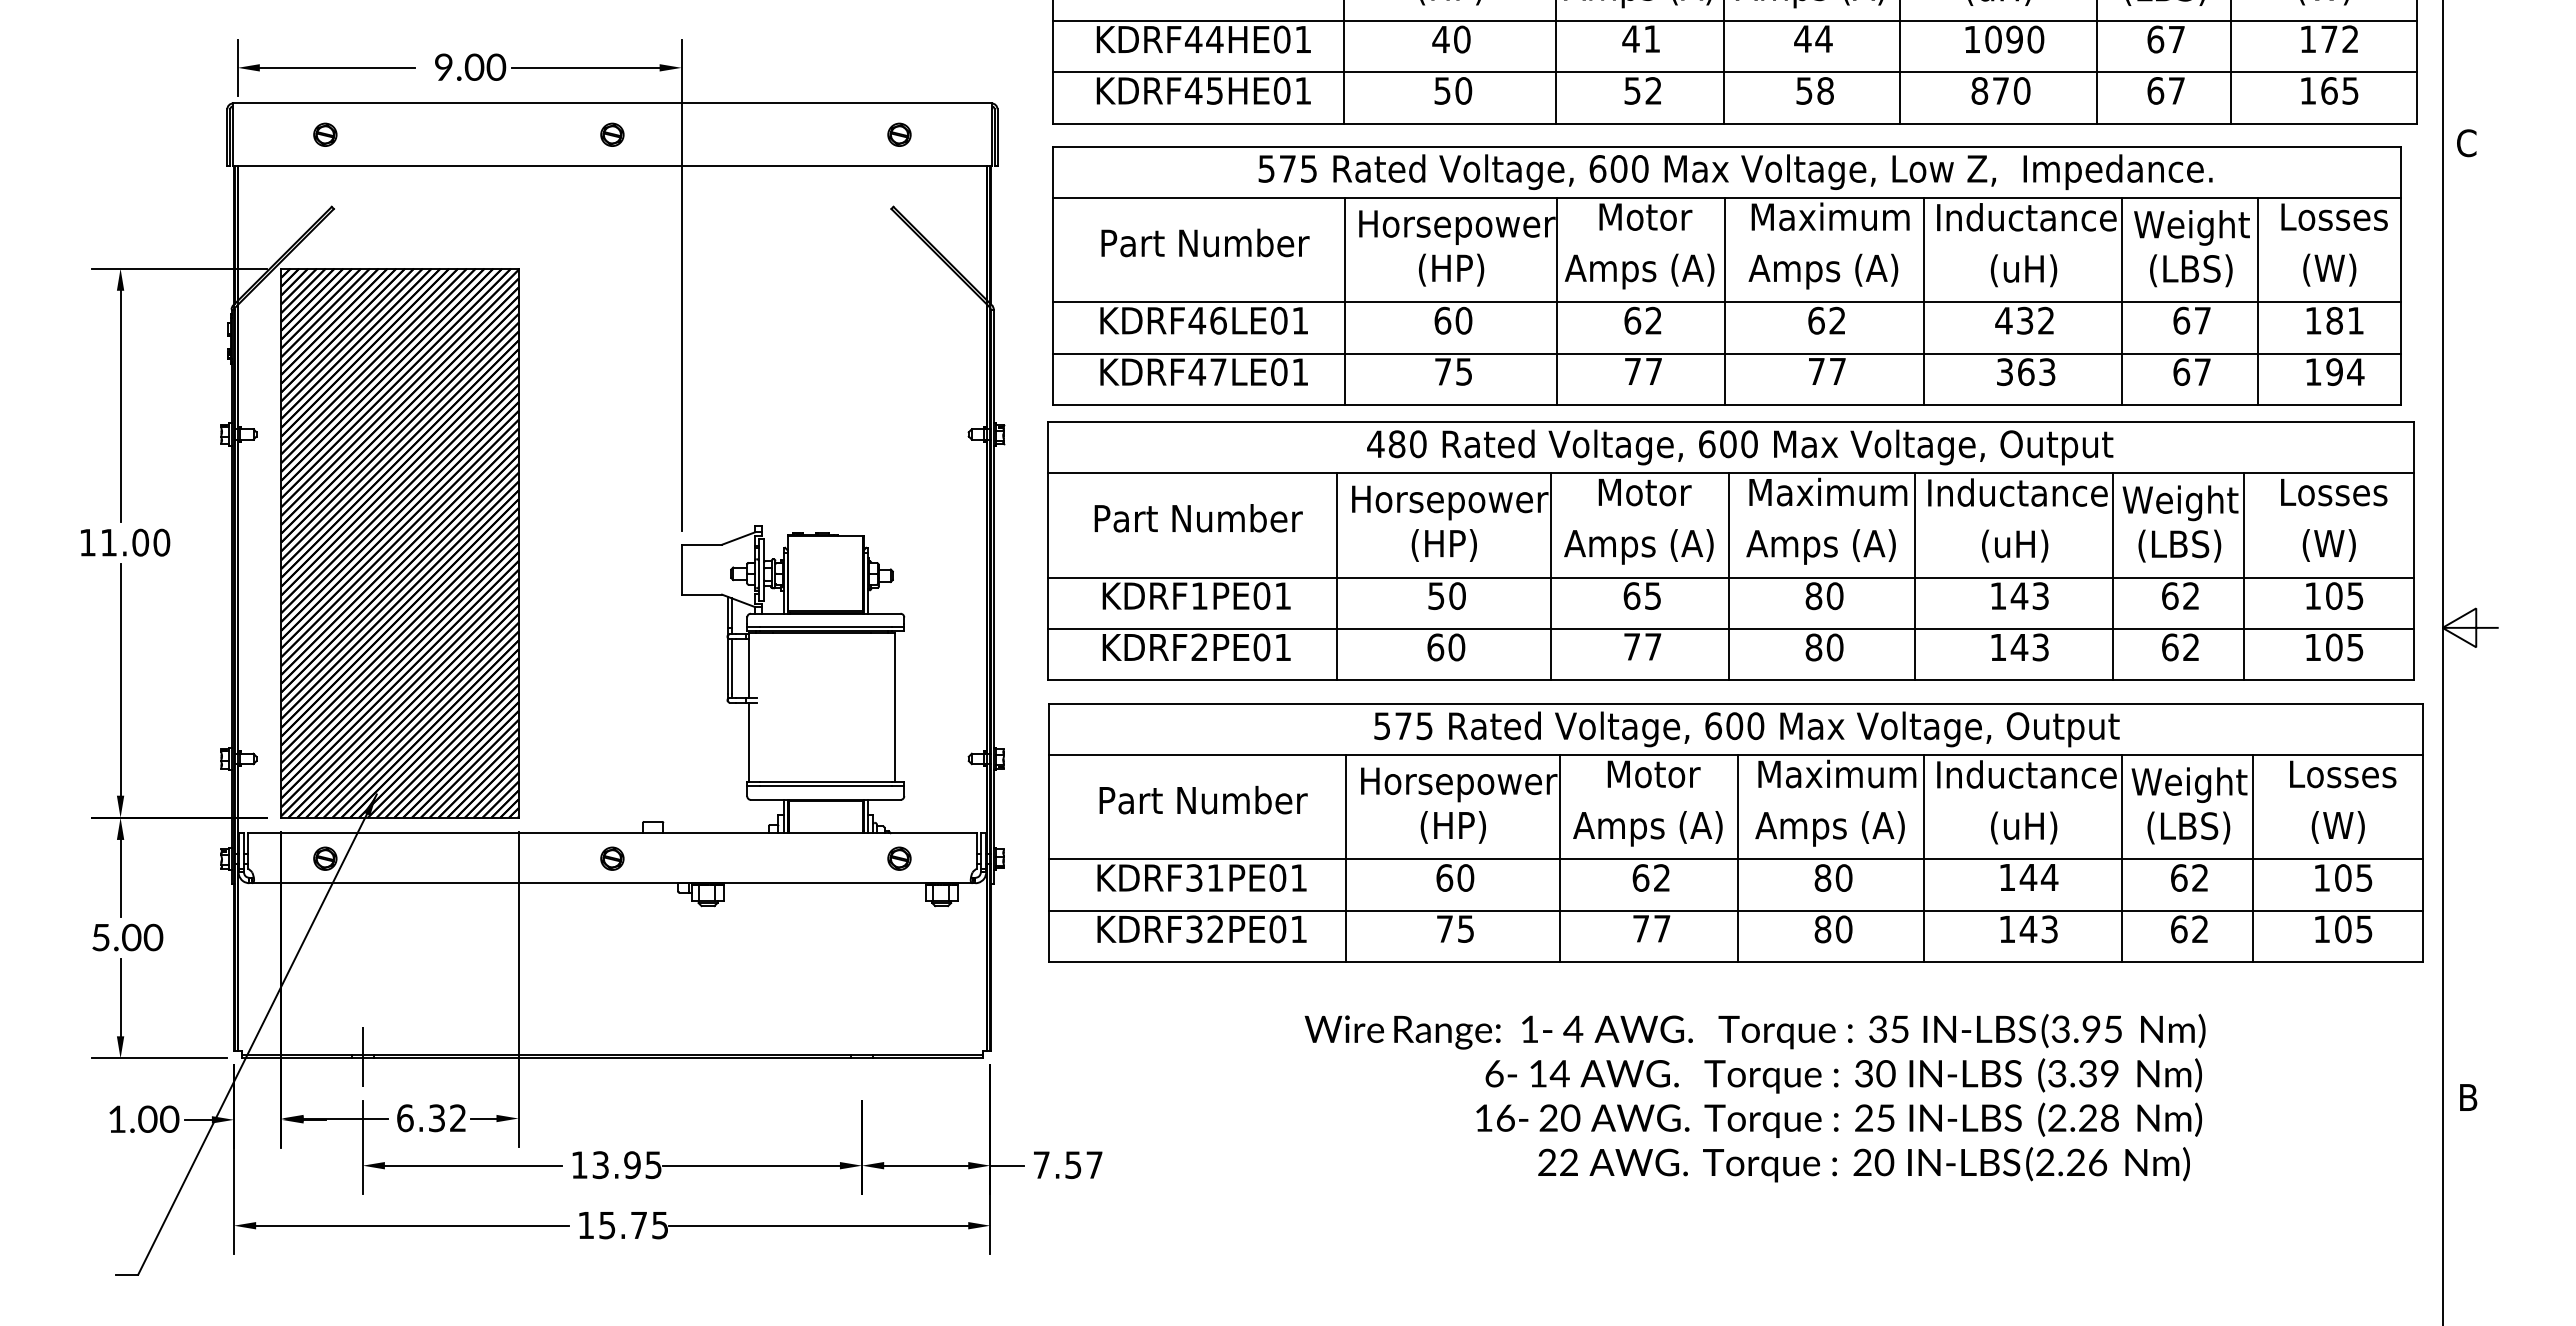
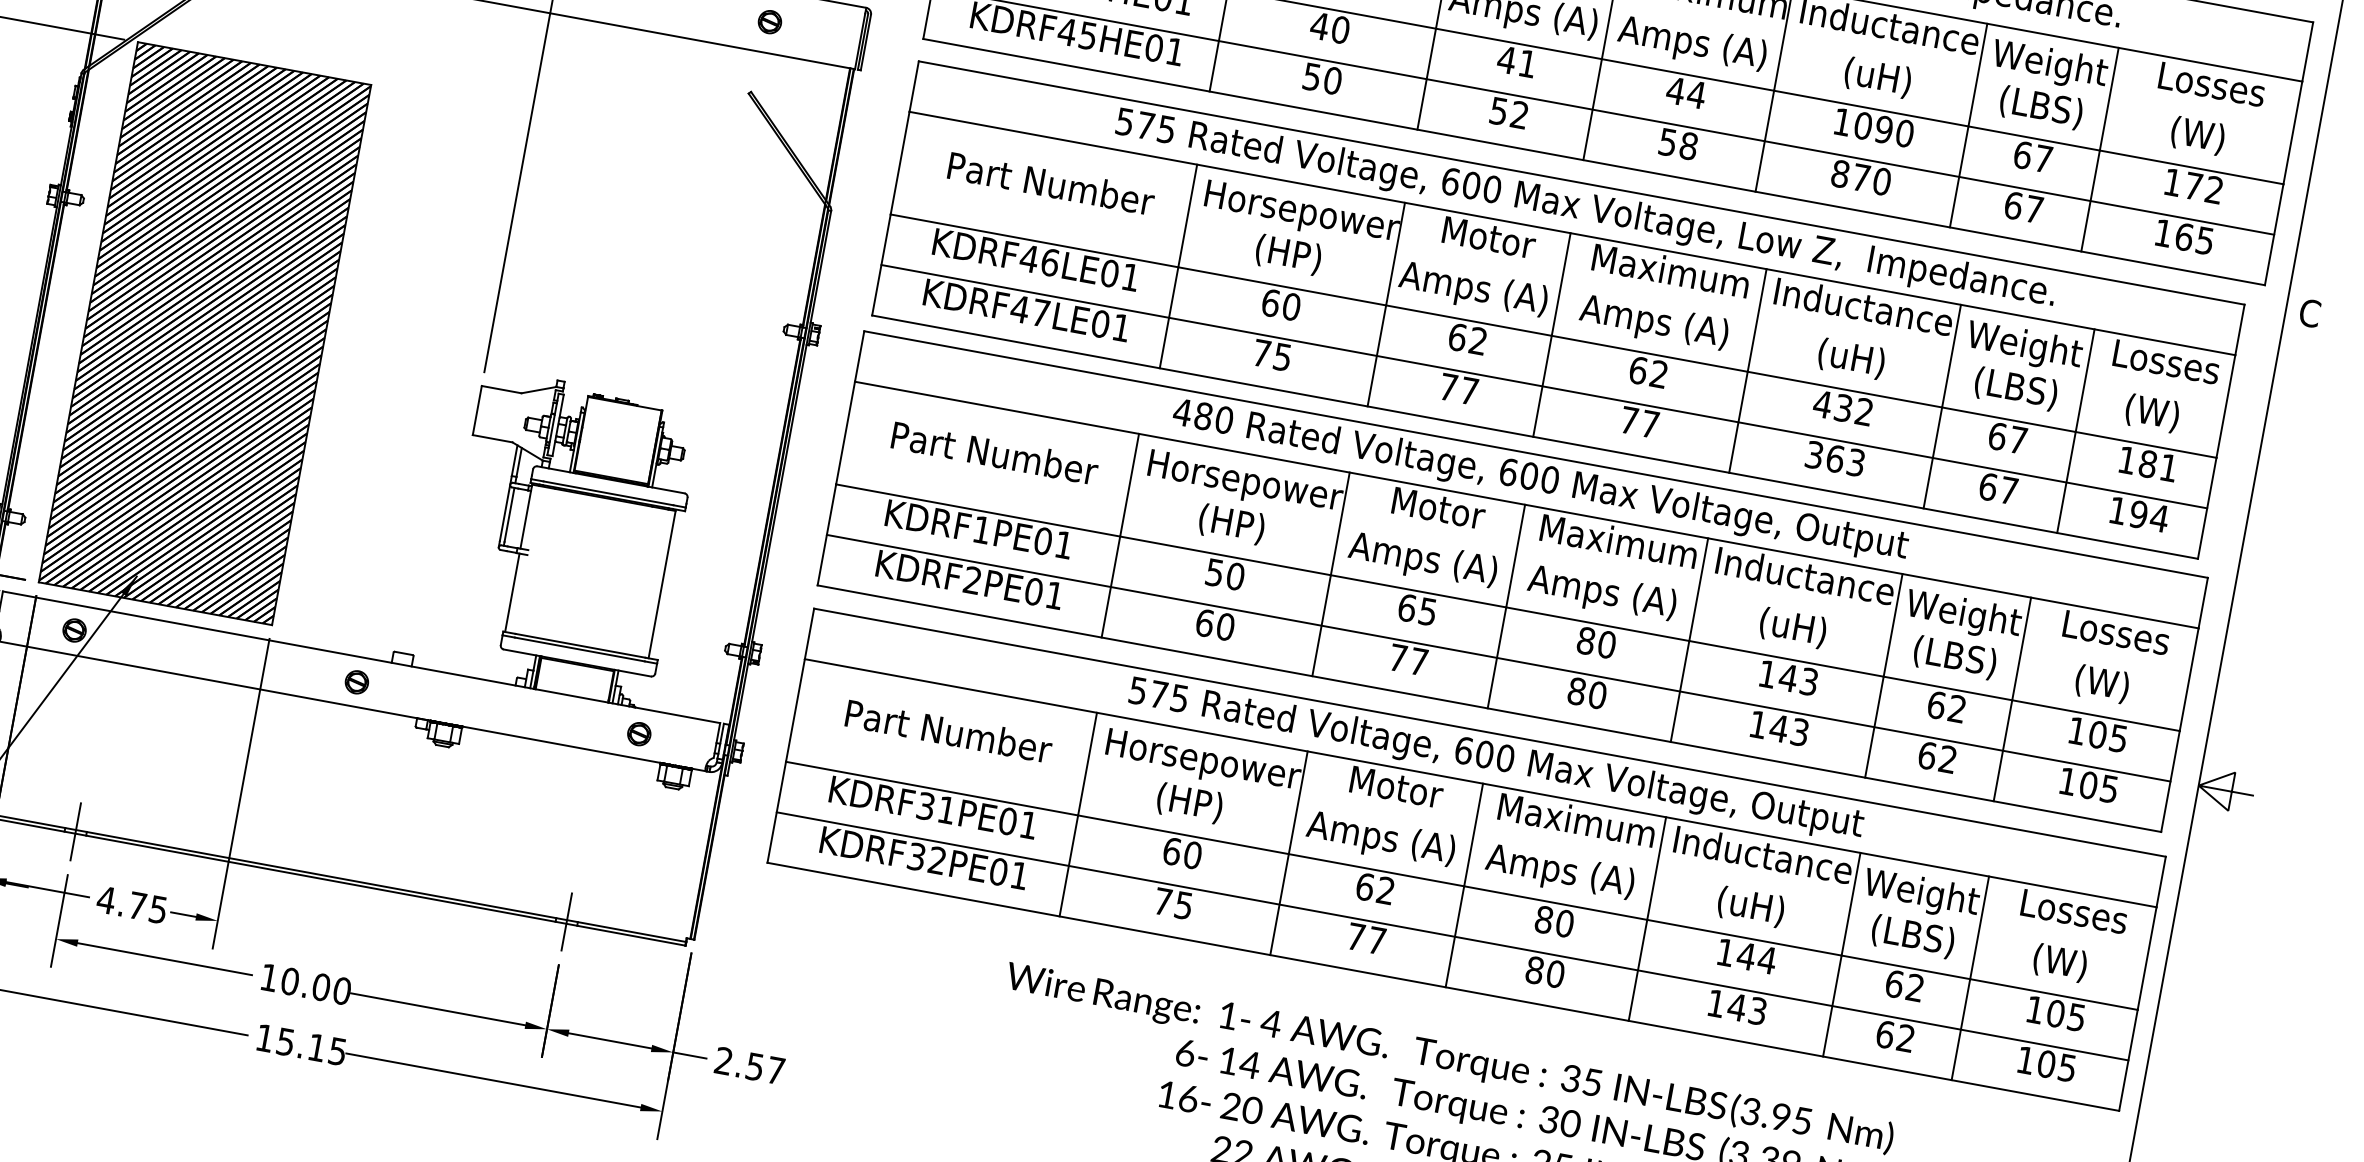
line: (862, 1056) -> (567, 921), added
text: (430, 1118) -> (131, 904), 6.32 -> 4.75
text: (1041, 1164) -> (723, 1060), 7.57 -> 2.57
text: (627, 1165) -> (316, 986), 13.95 -> 10.00
text: (638, 1225) -> (316, 1047), 15.75 -> 15.15

